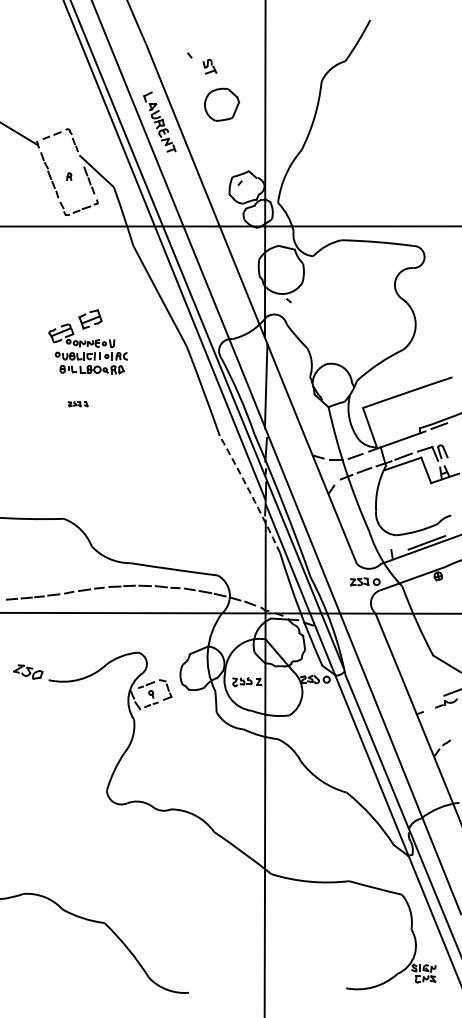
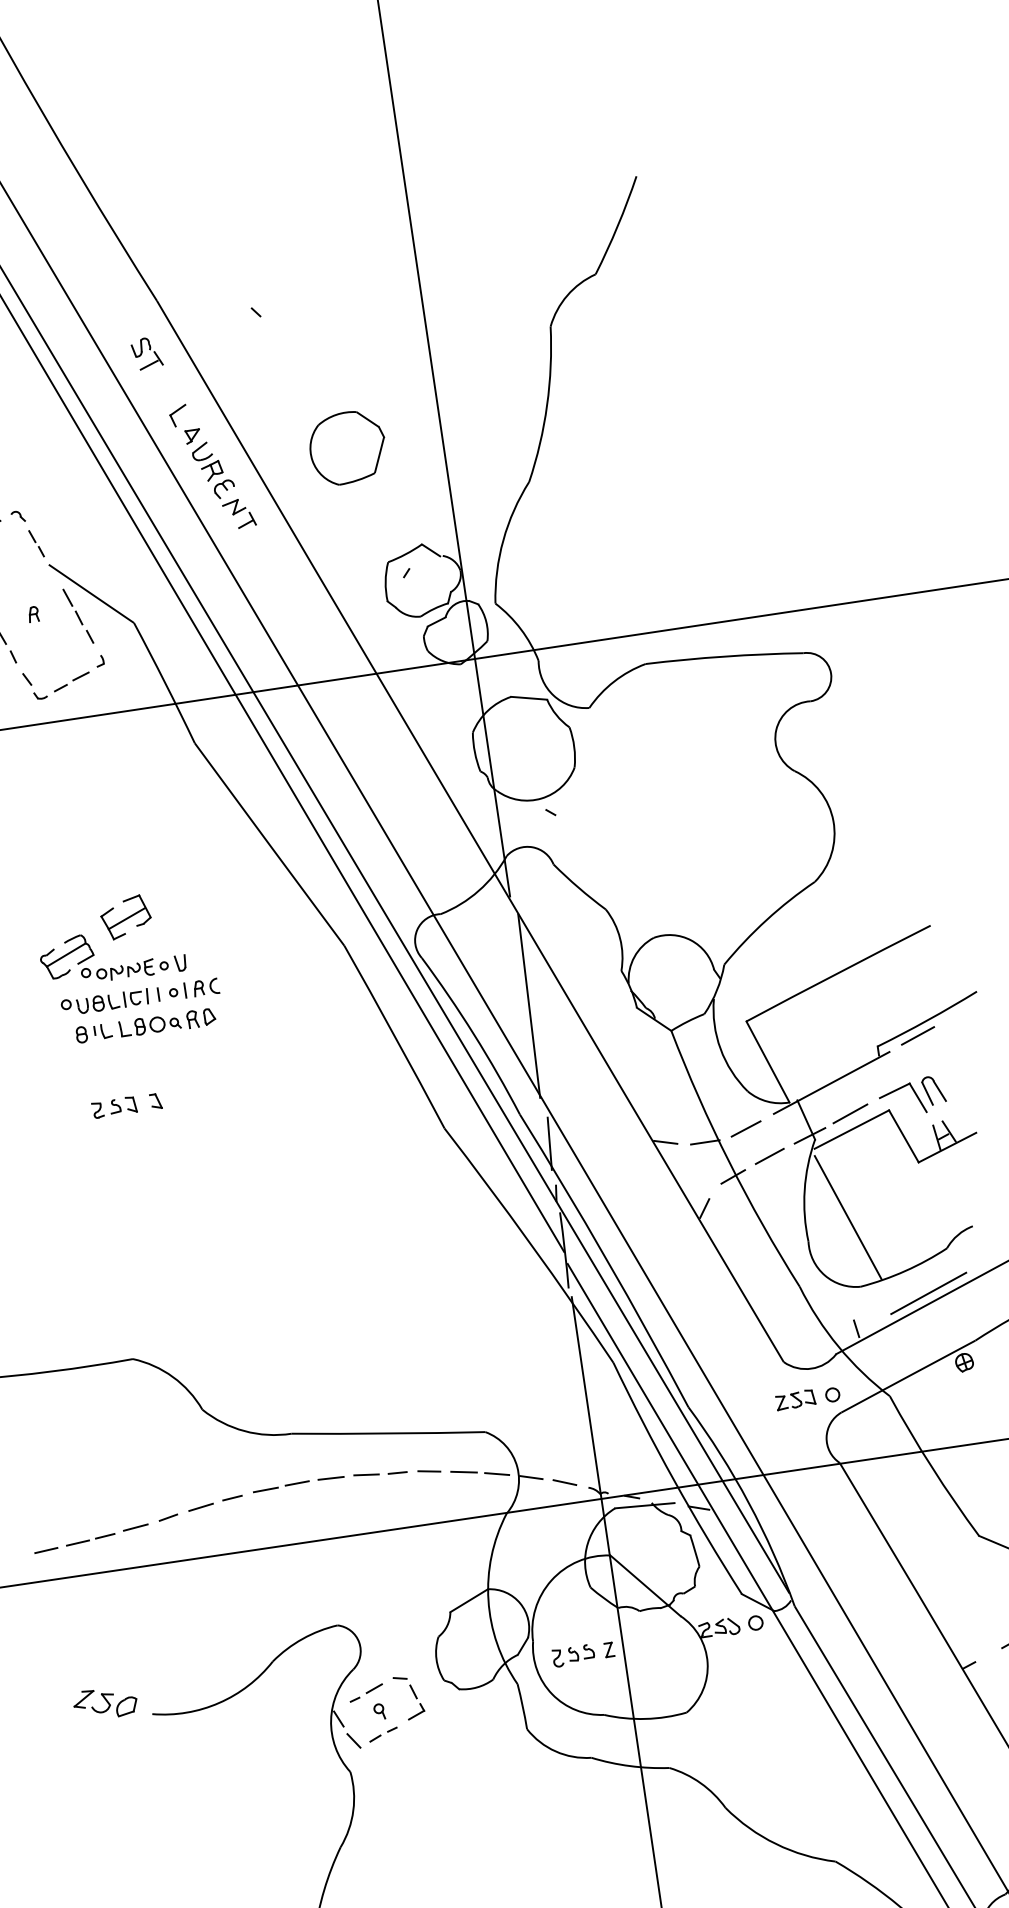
part: (209, 66) -> (145, 353), moved
part: (222, 104) -> (348, 447), moved
part: (77, 403) -> (125, 1104), size x1.67
arc: (250, 493) -> (529, 1243), dashed -> solid
line: (395, 503) -> (847, 1218), added

